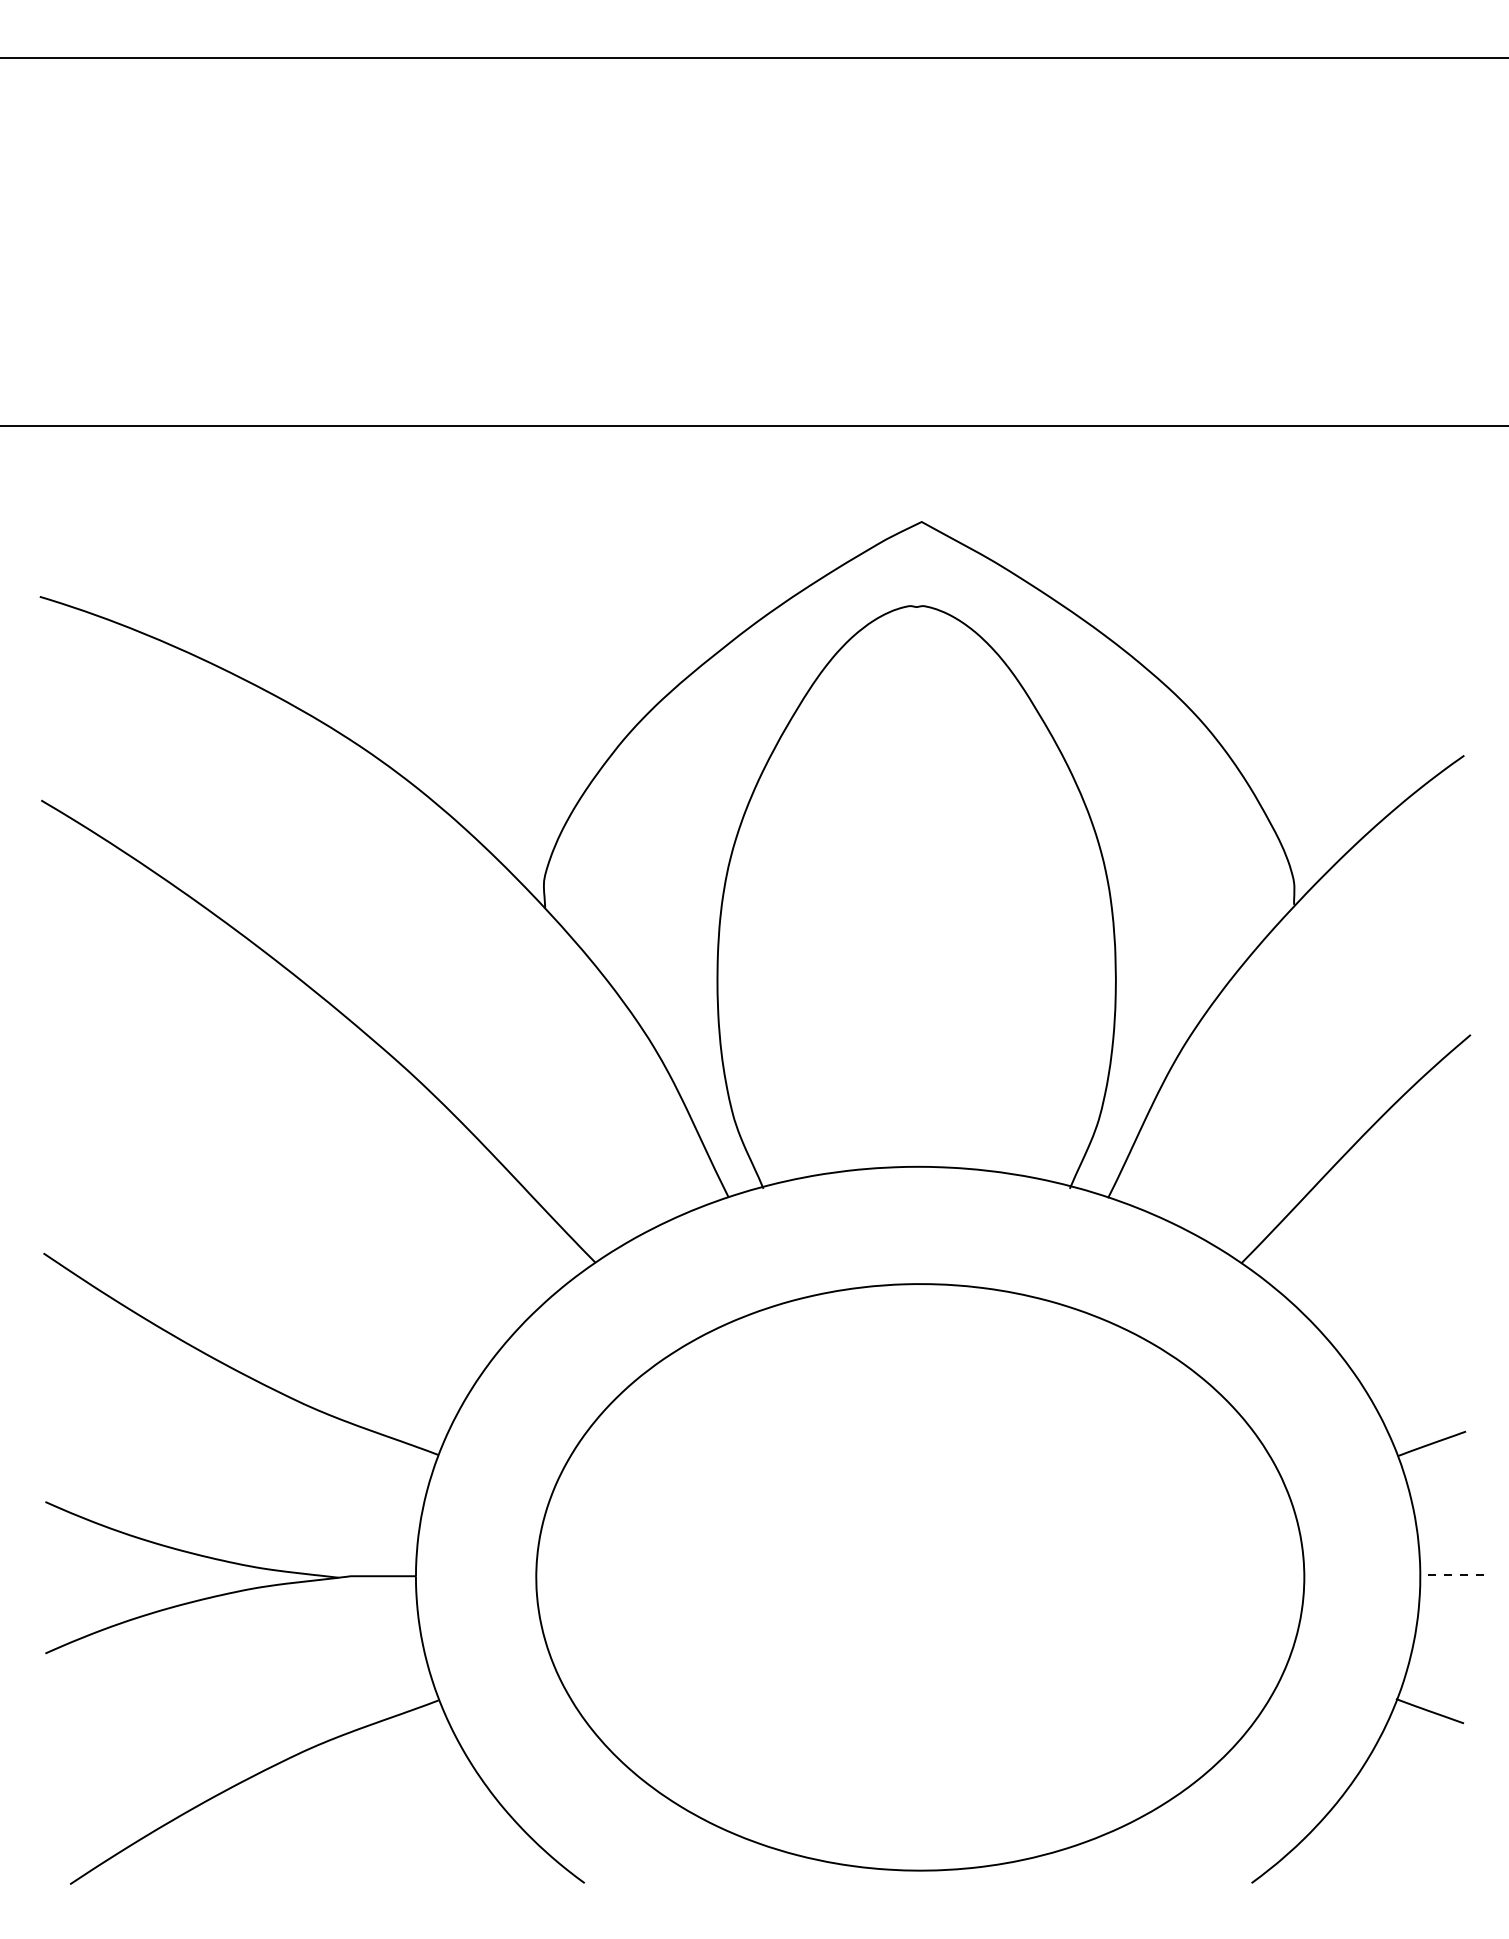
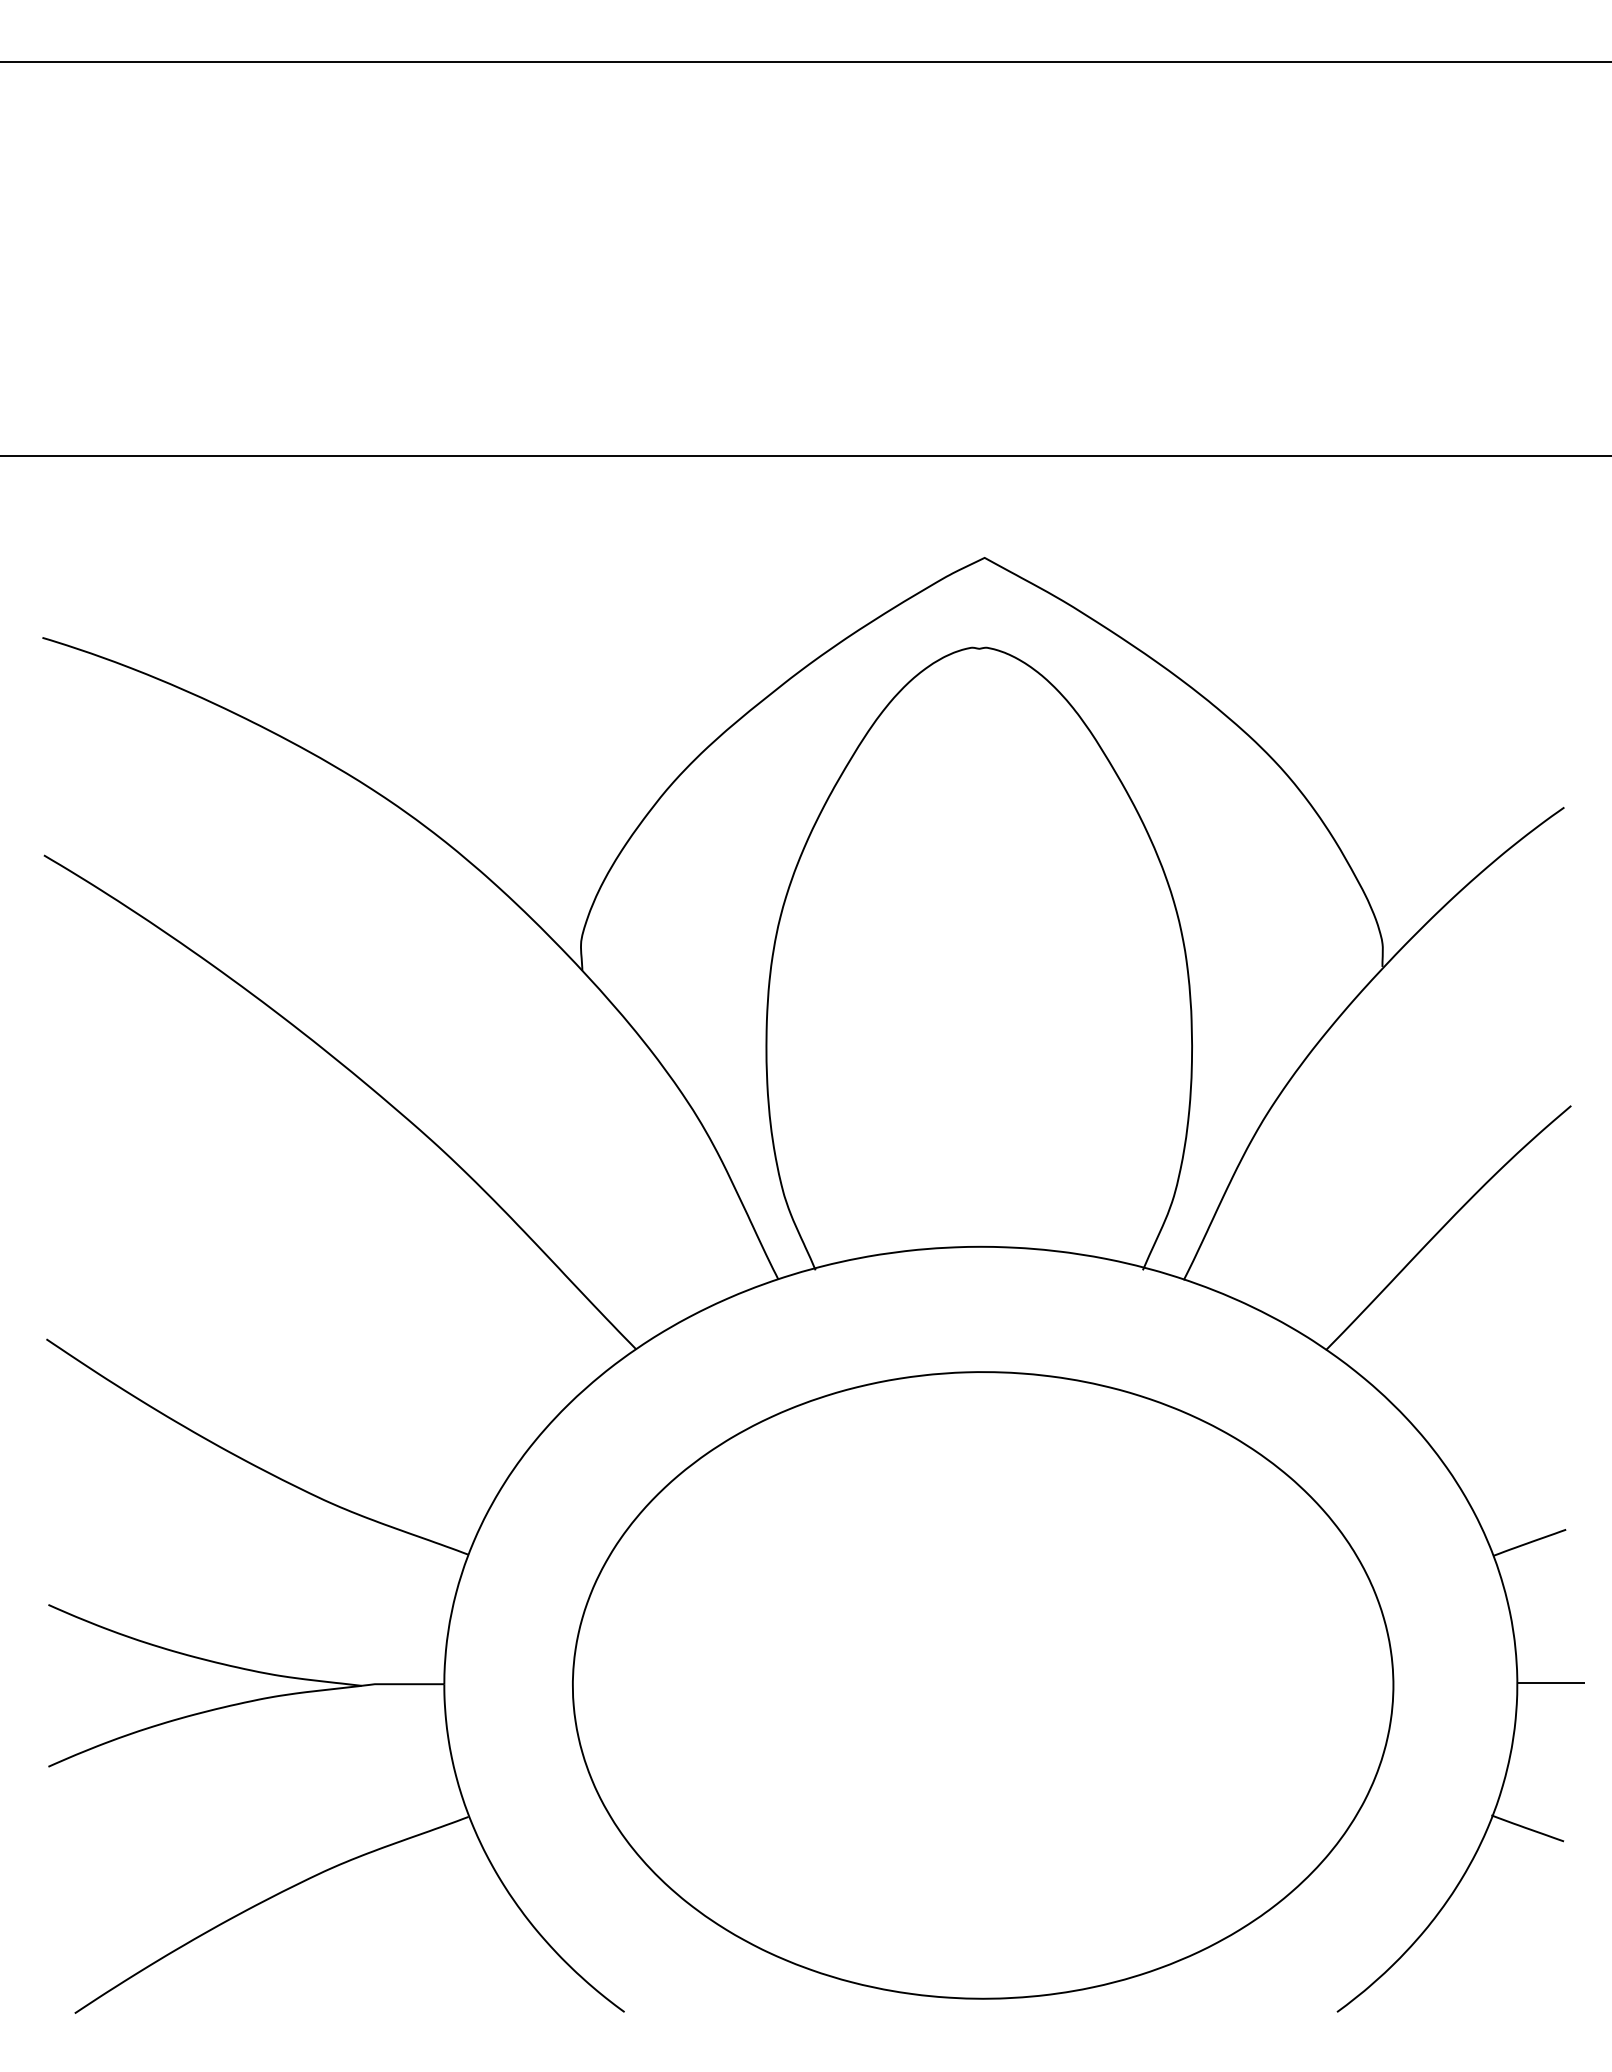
line: (1452, 1574) -> (1551, 1682), dashed -> solid

